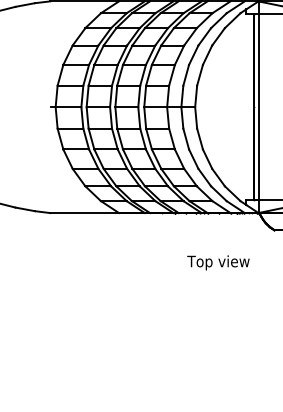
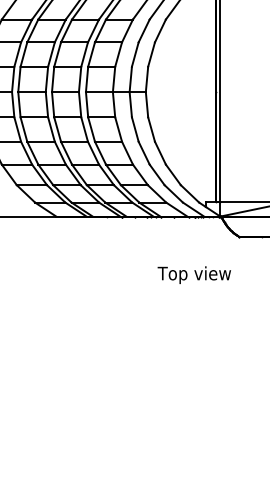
text: (218, 262) -> (194, 274), moved

